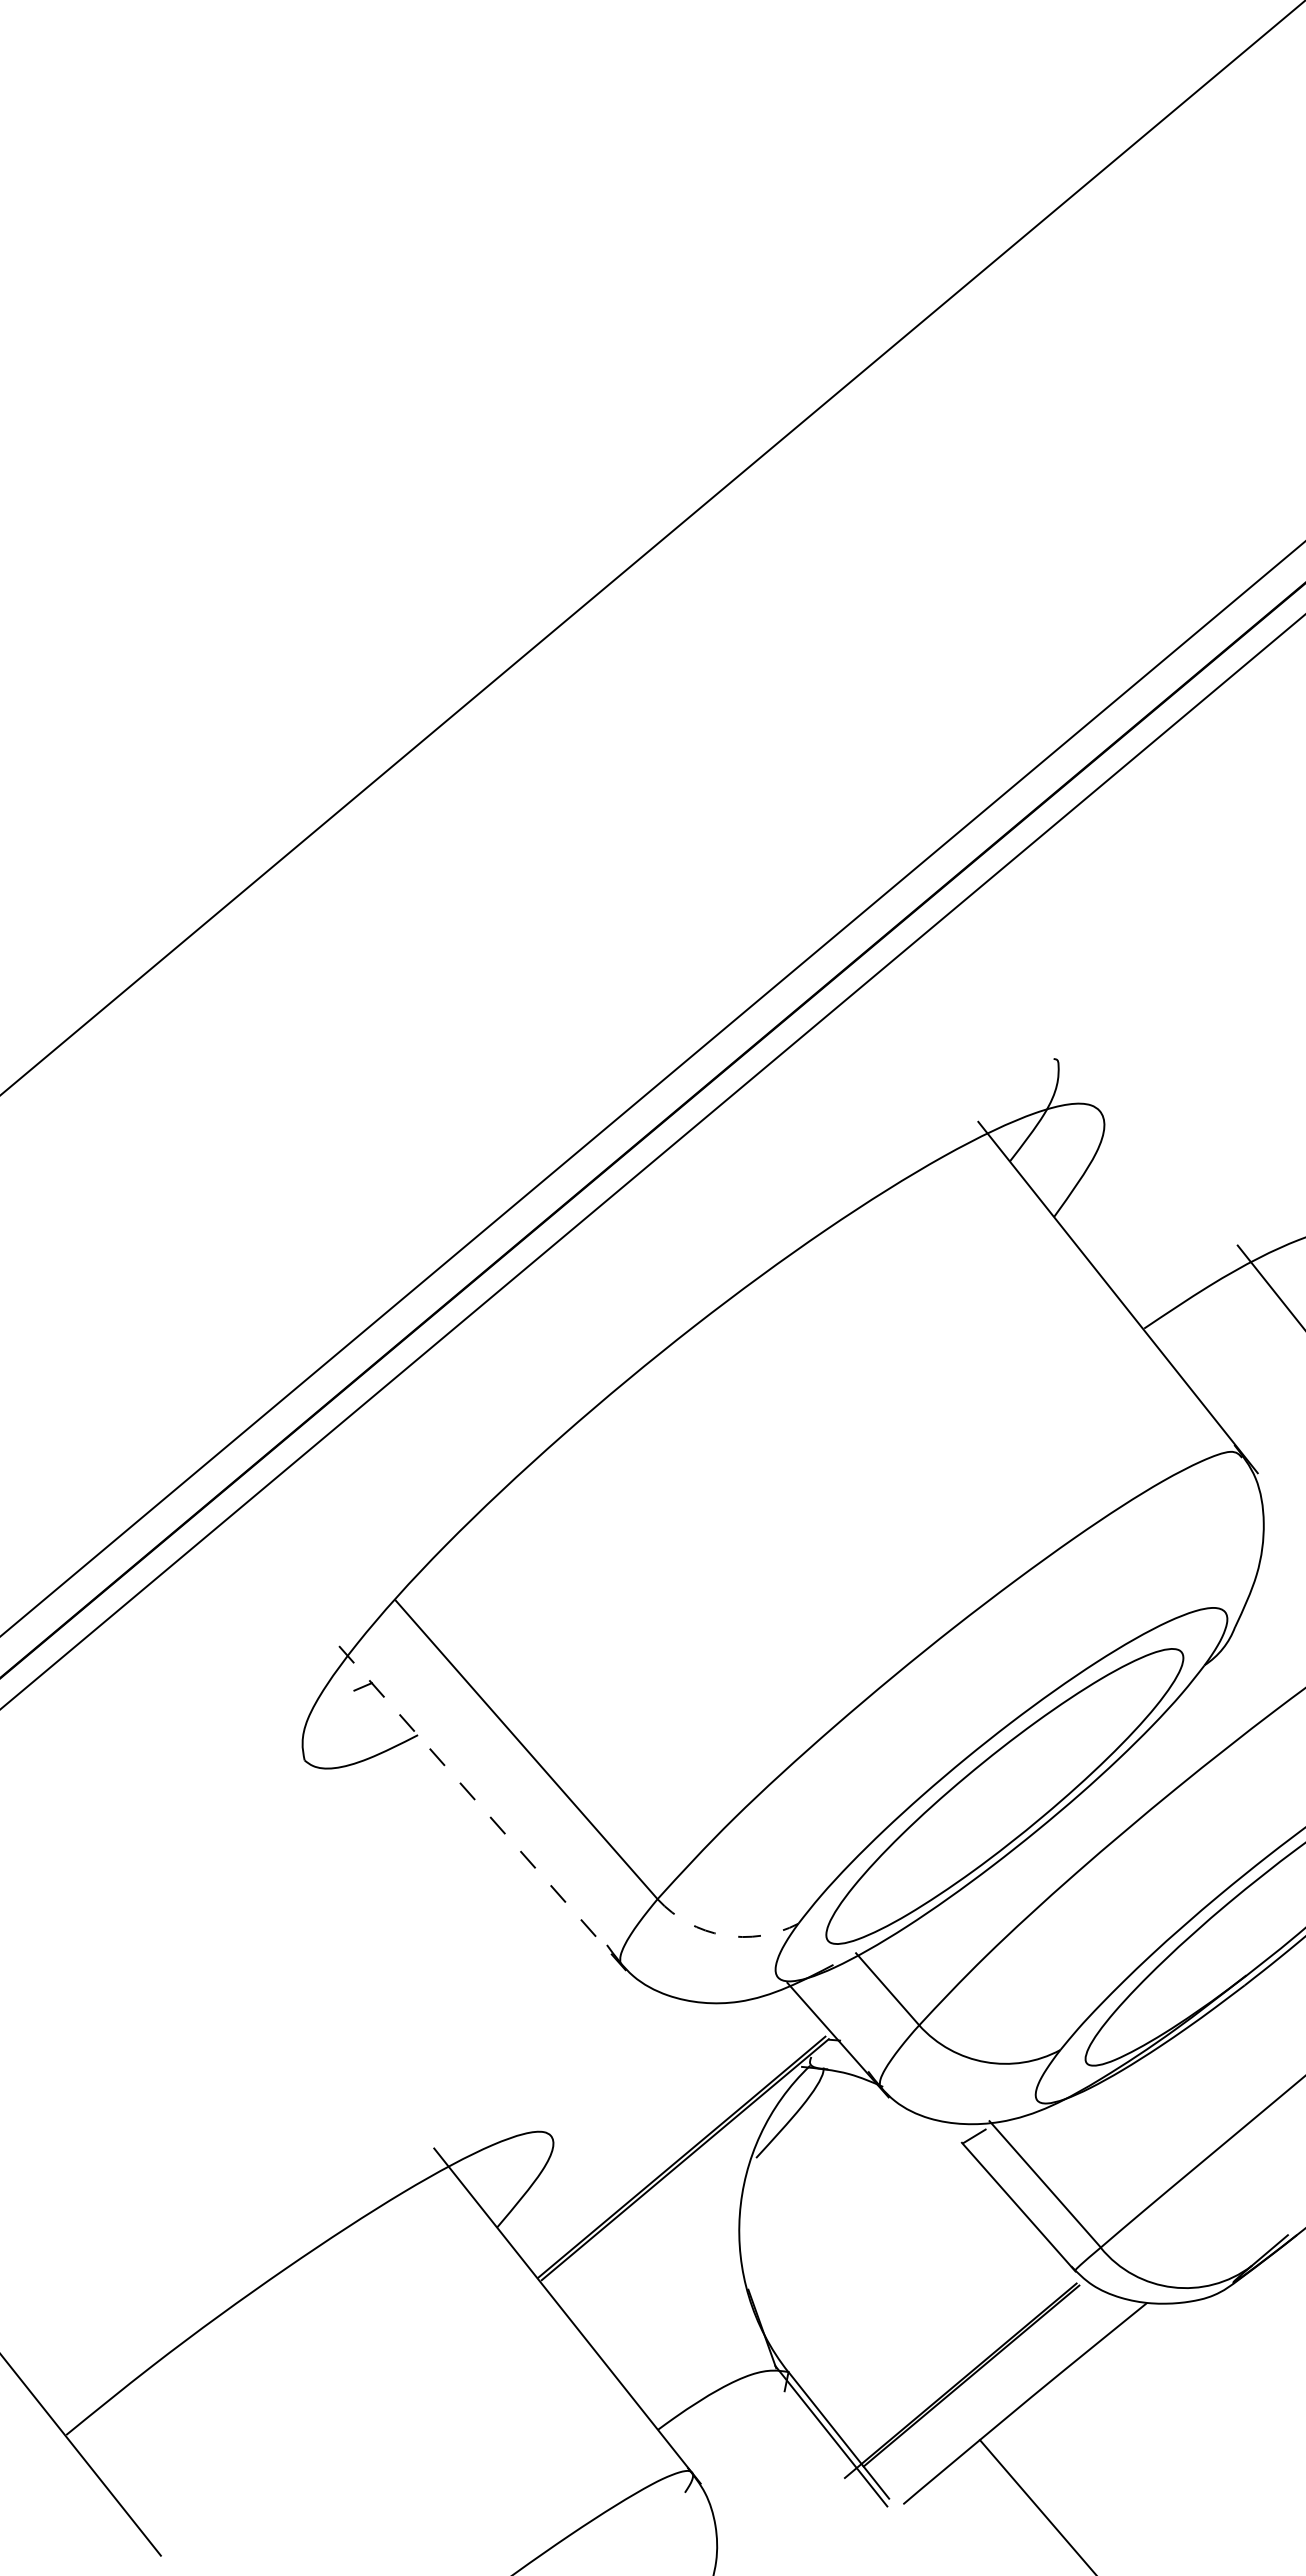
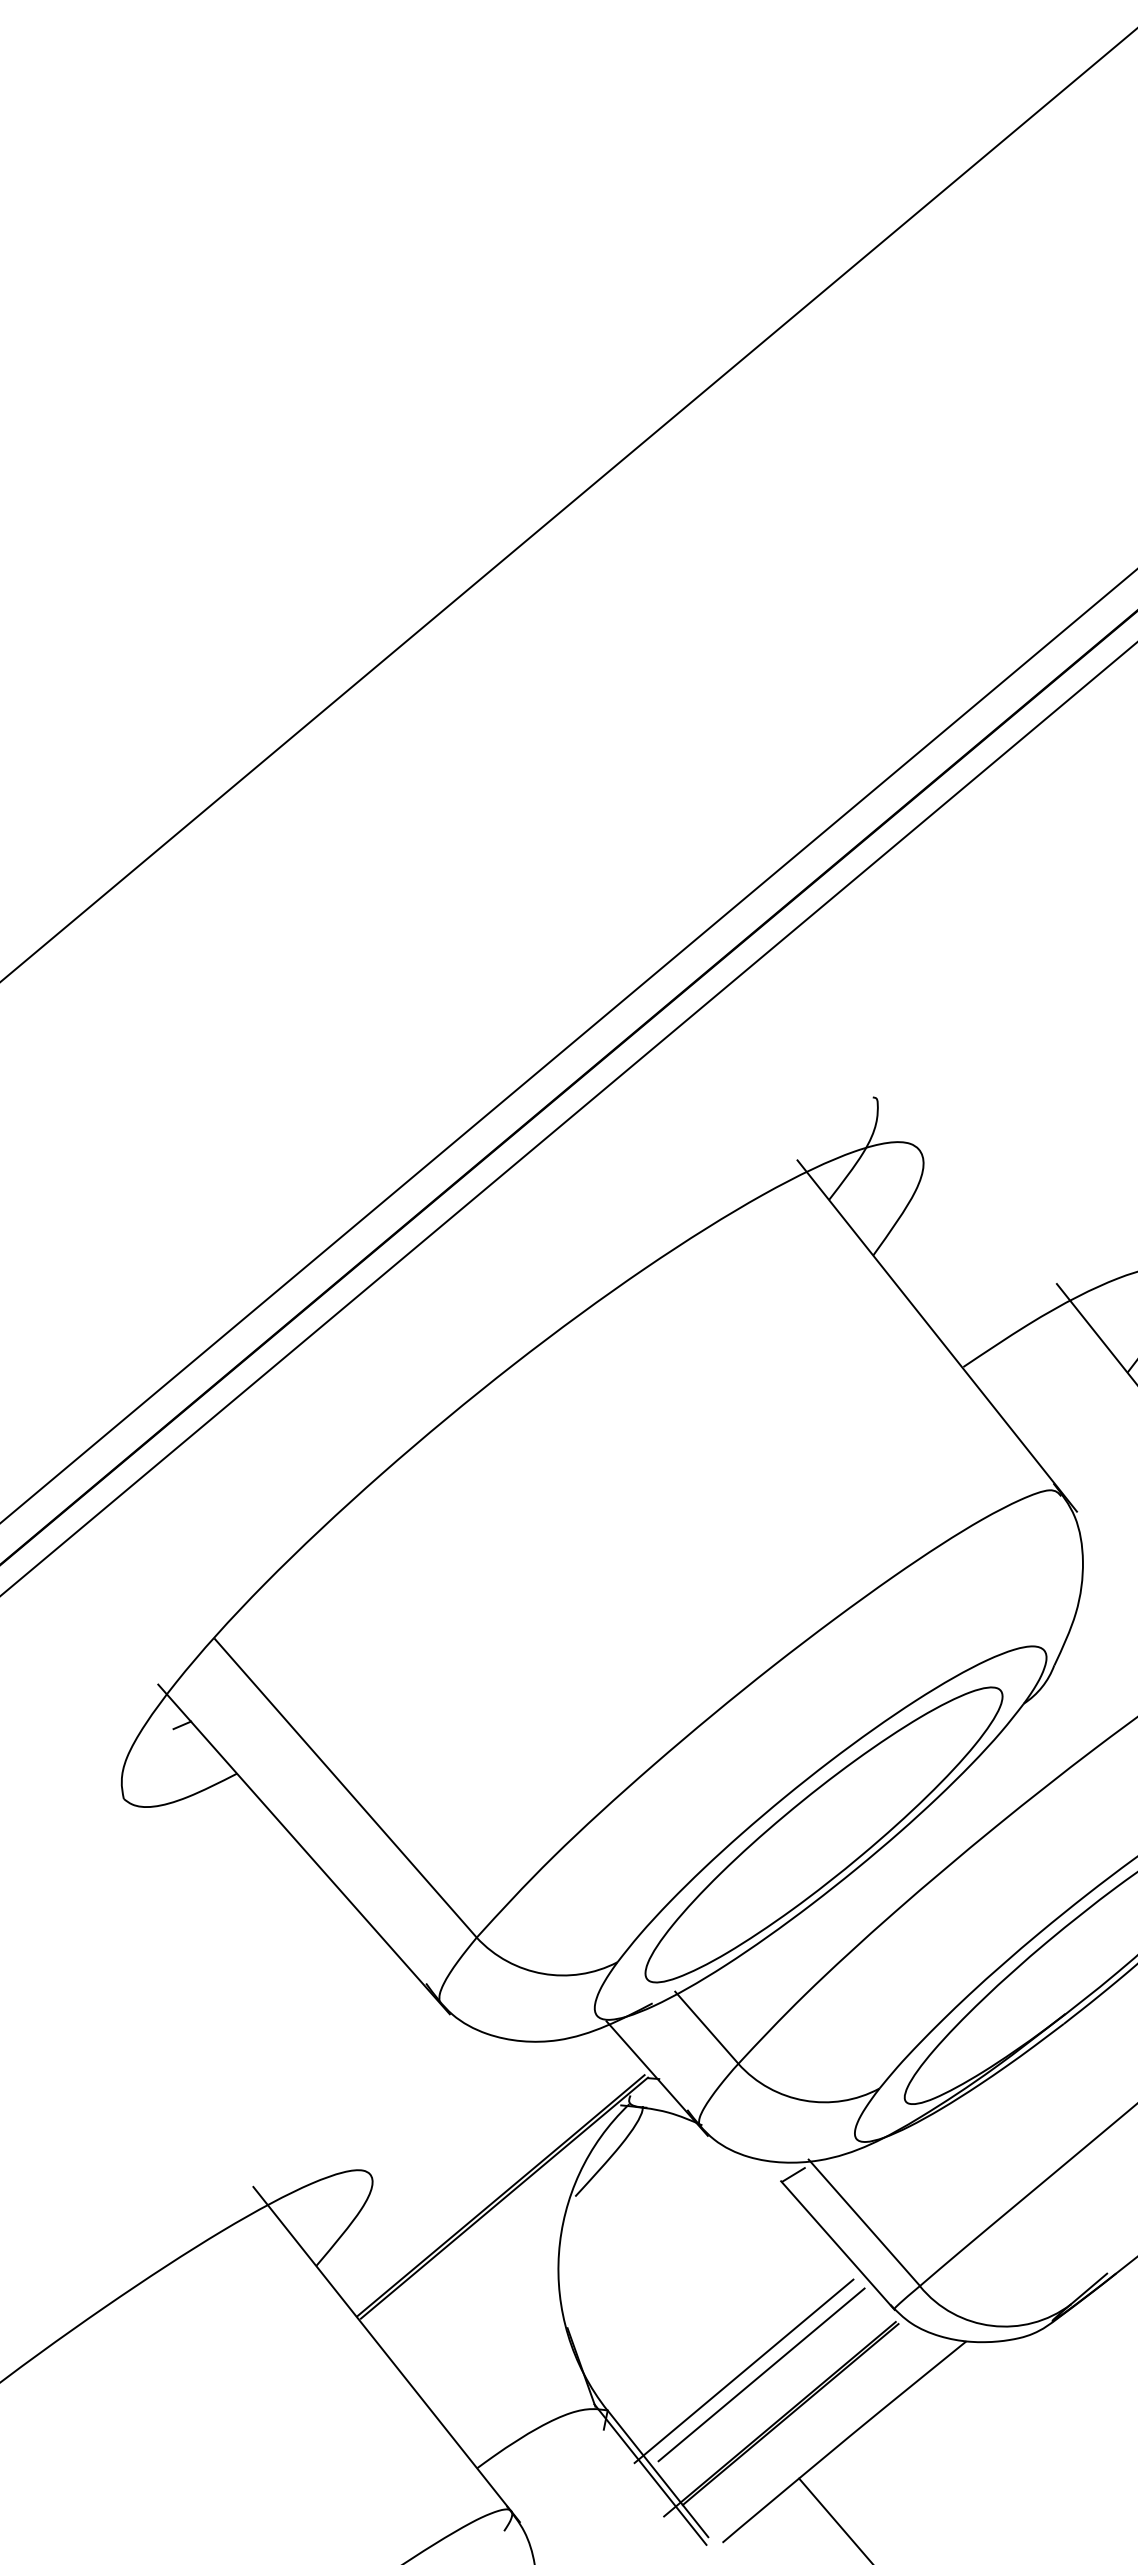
line: (485, 1811) -> (304, 1849), dashed -> solid
arc: (723, 1935) -> (542, 1973), dashed -> solid
line: (924, 2332) -> (743, 2370), added
line: (942, 2336) -> (761, 2374), added

